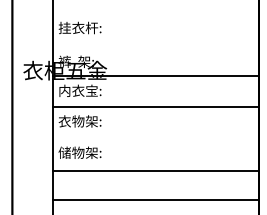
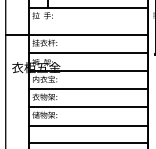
line: (134, 15) -> (76, 35), added
line: (155, 46) -> (88, 53), added
line: (155, 139) -> (88, 107), added

